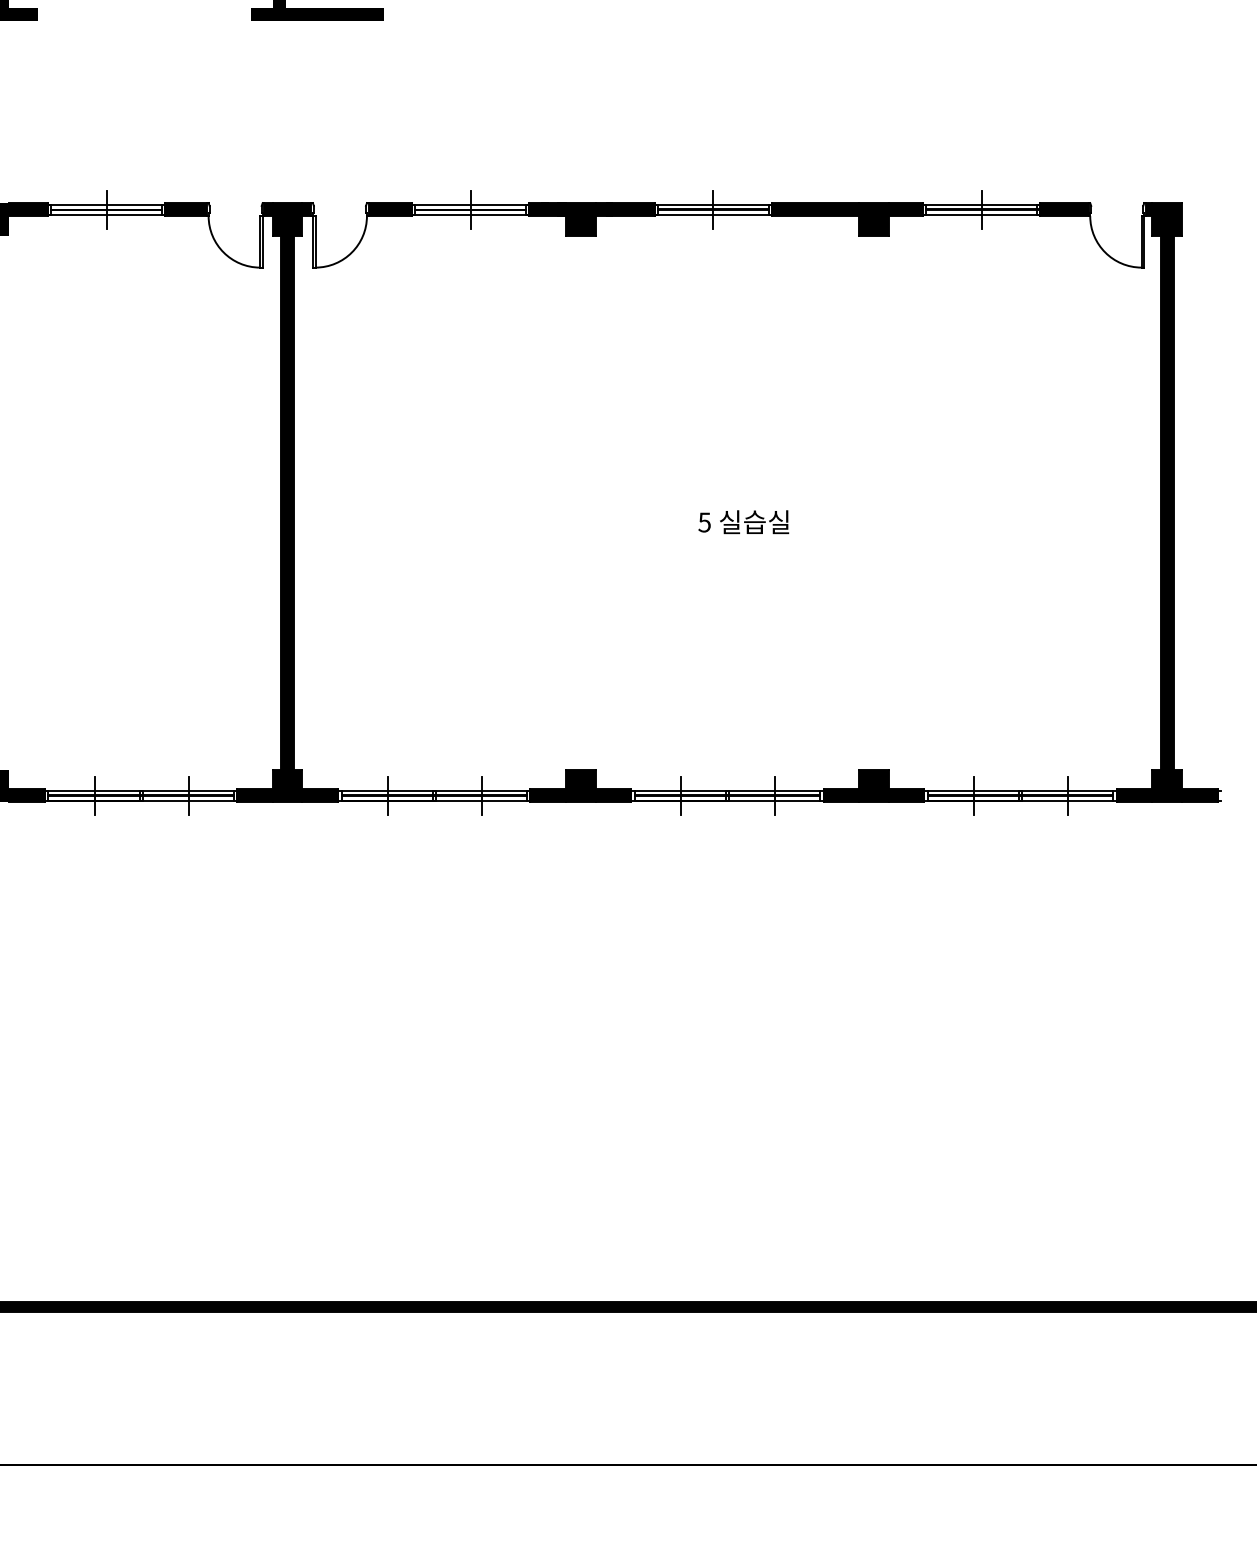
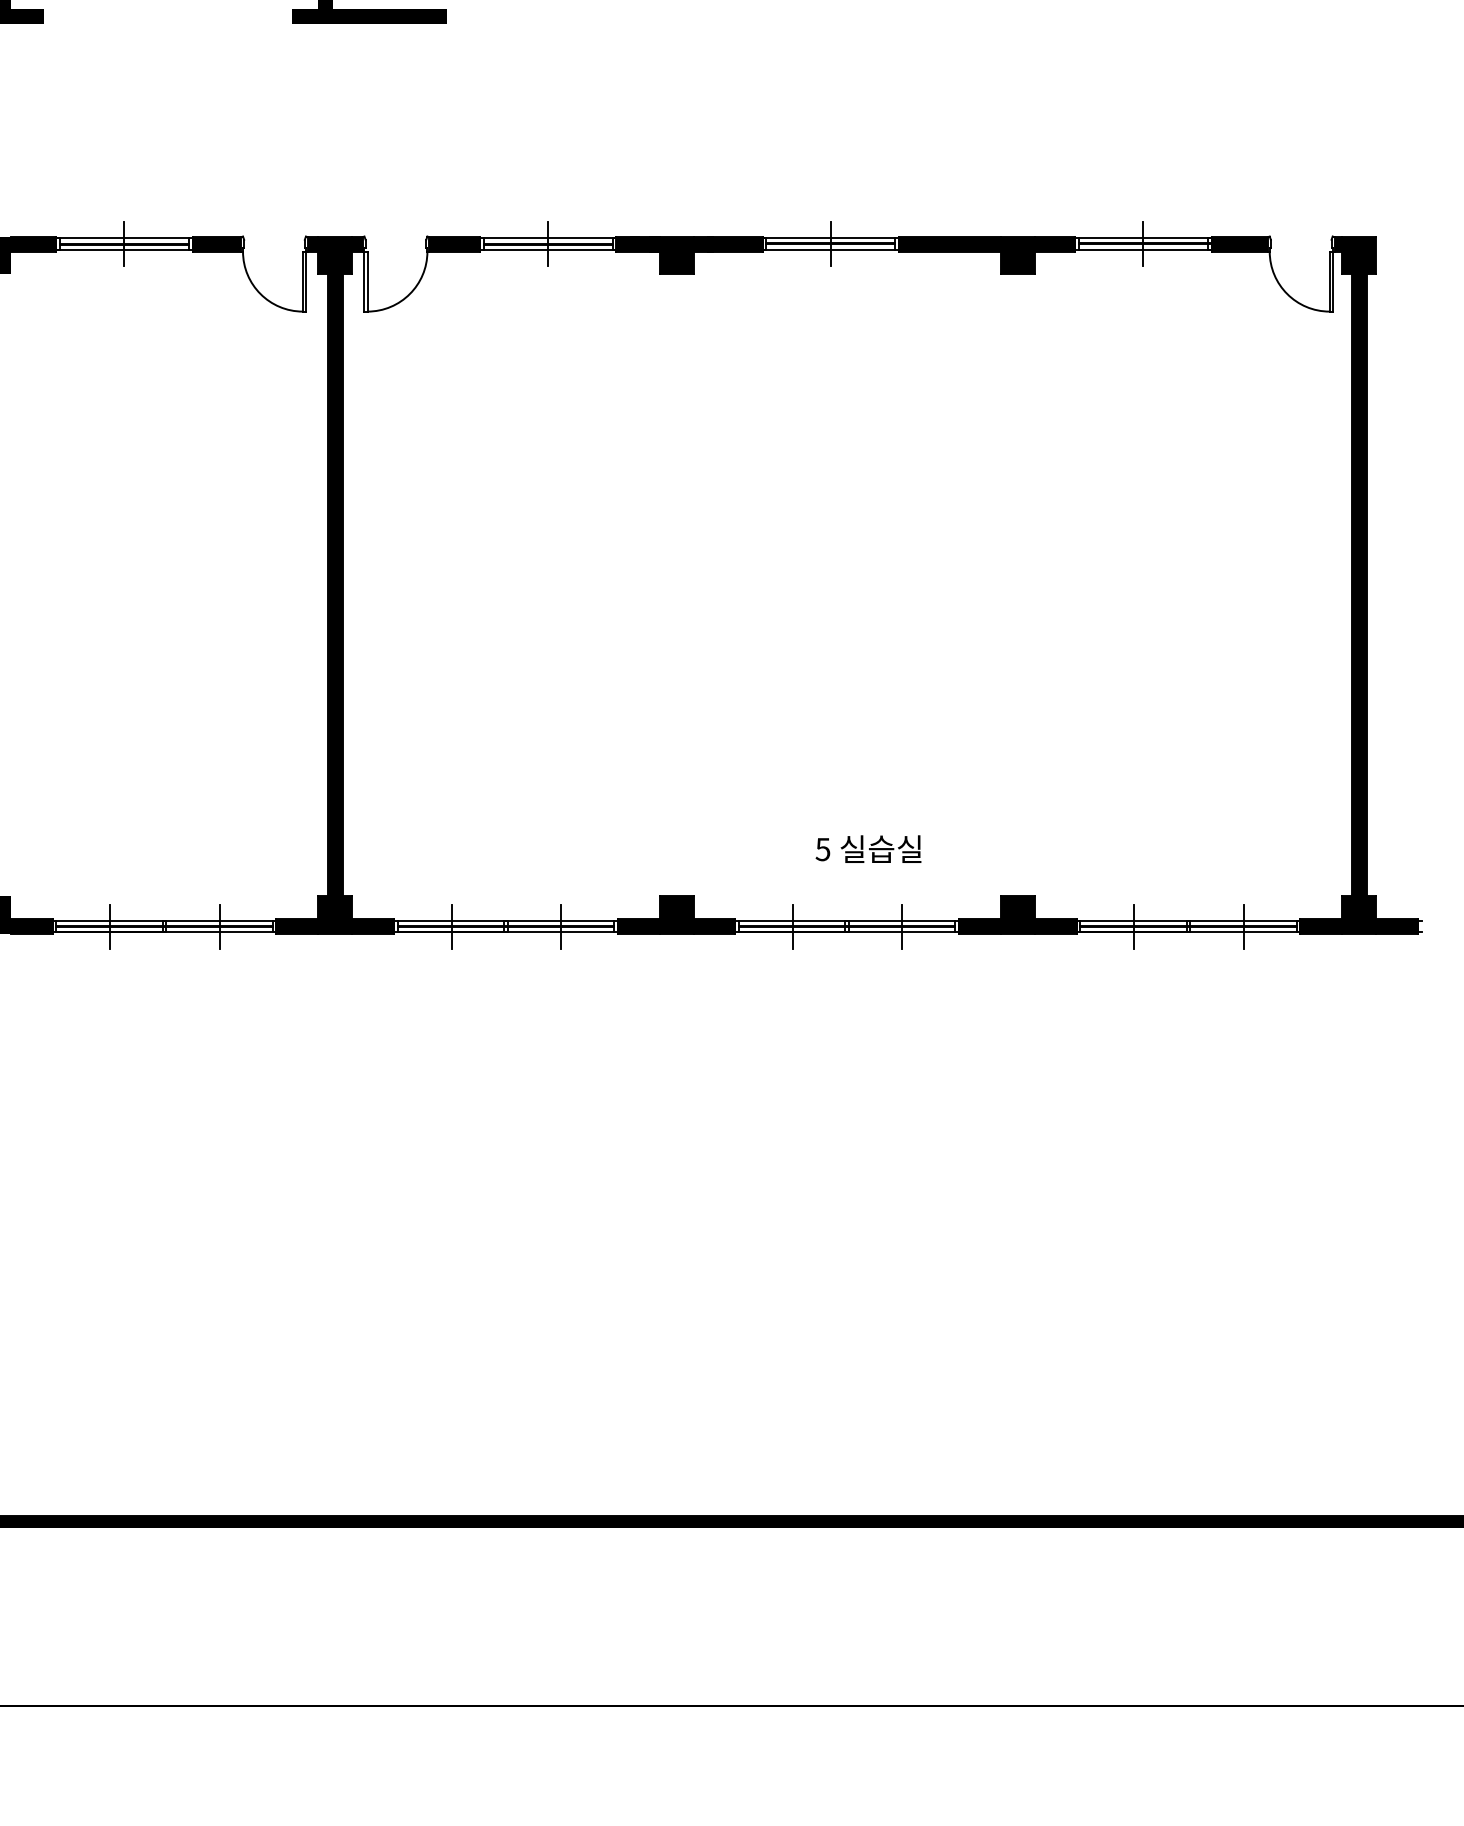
text: (743, 522) -> (868, 849), moved

